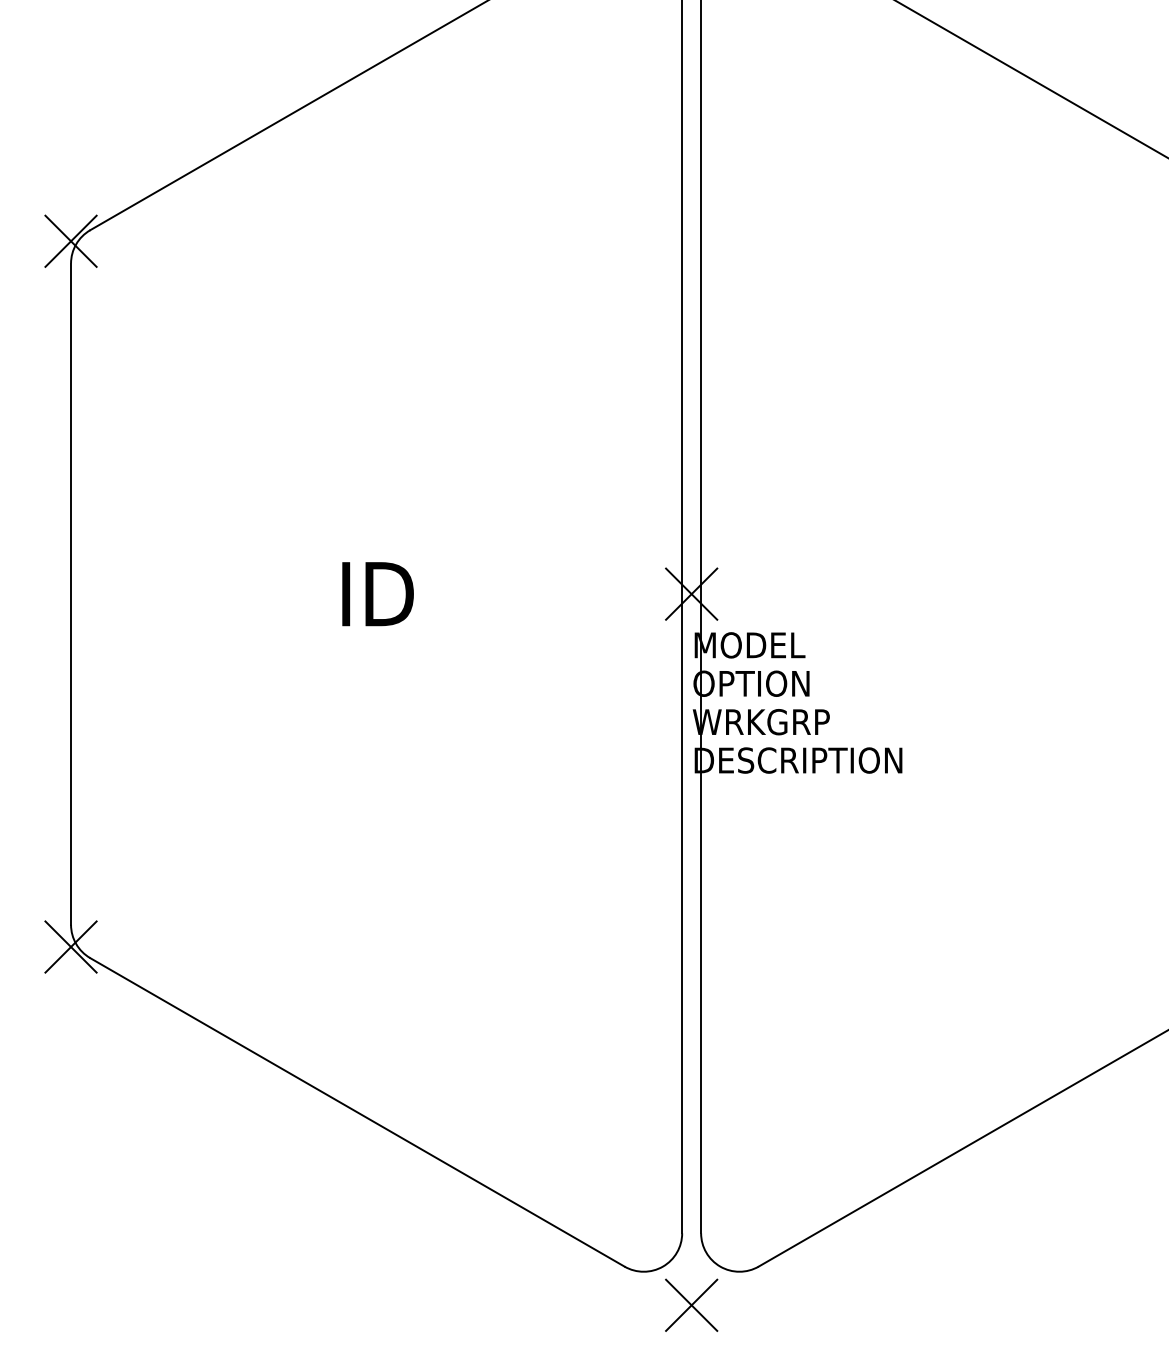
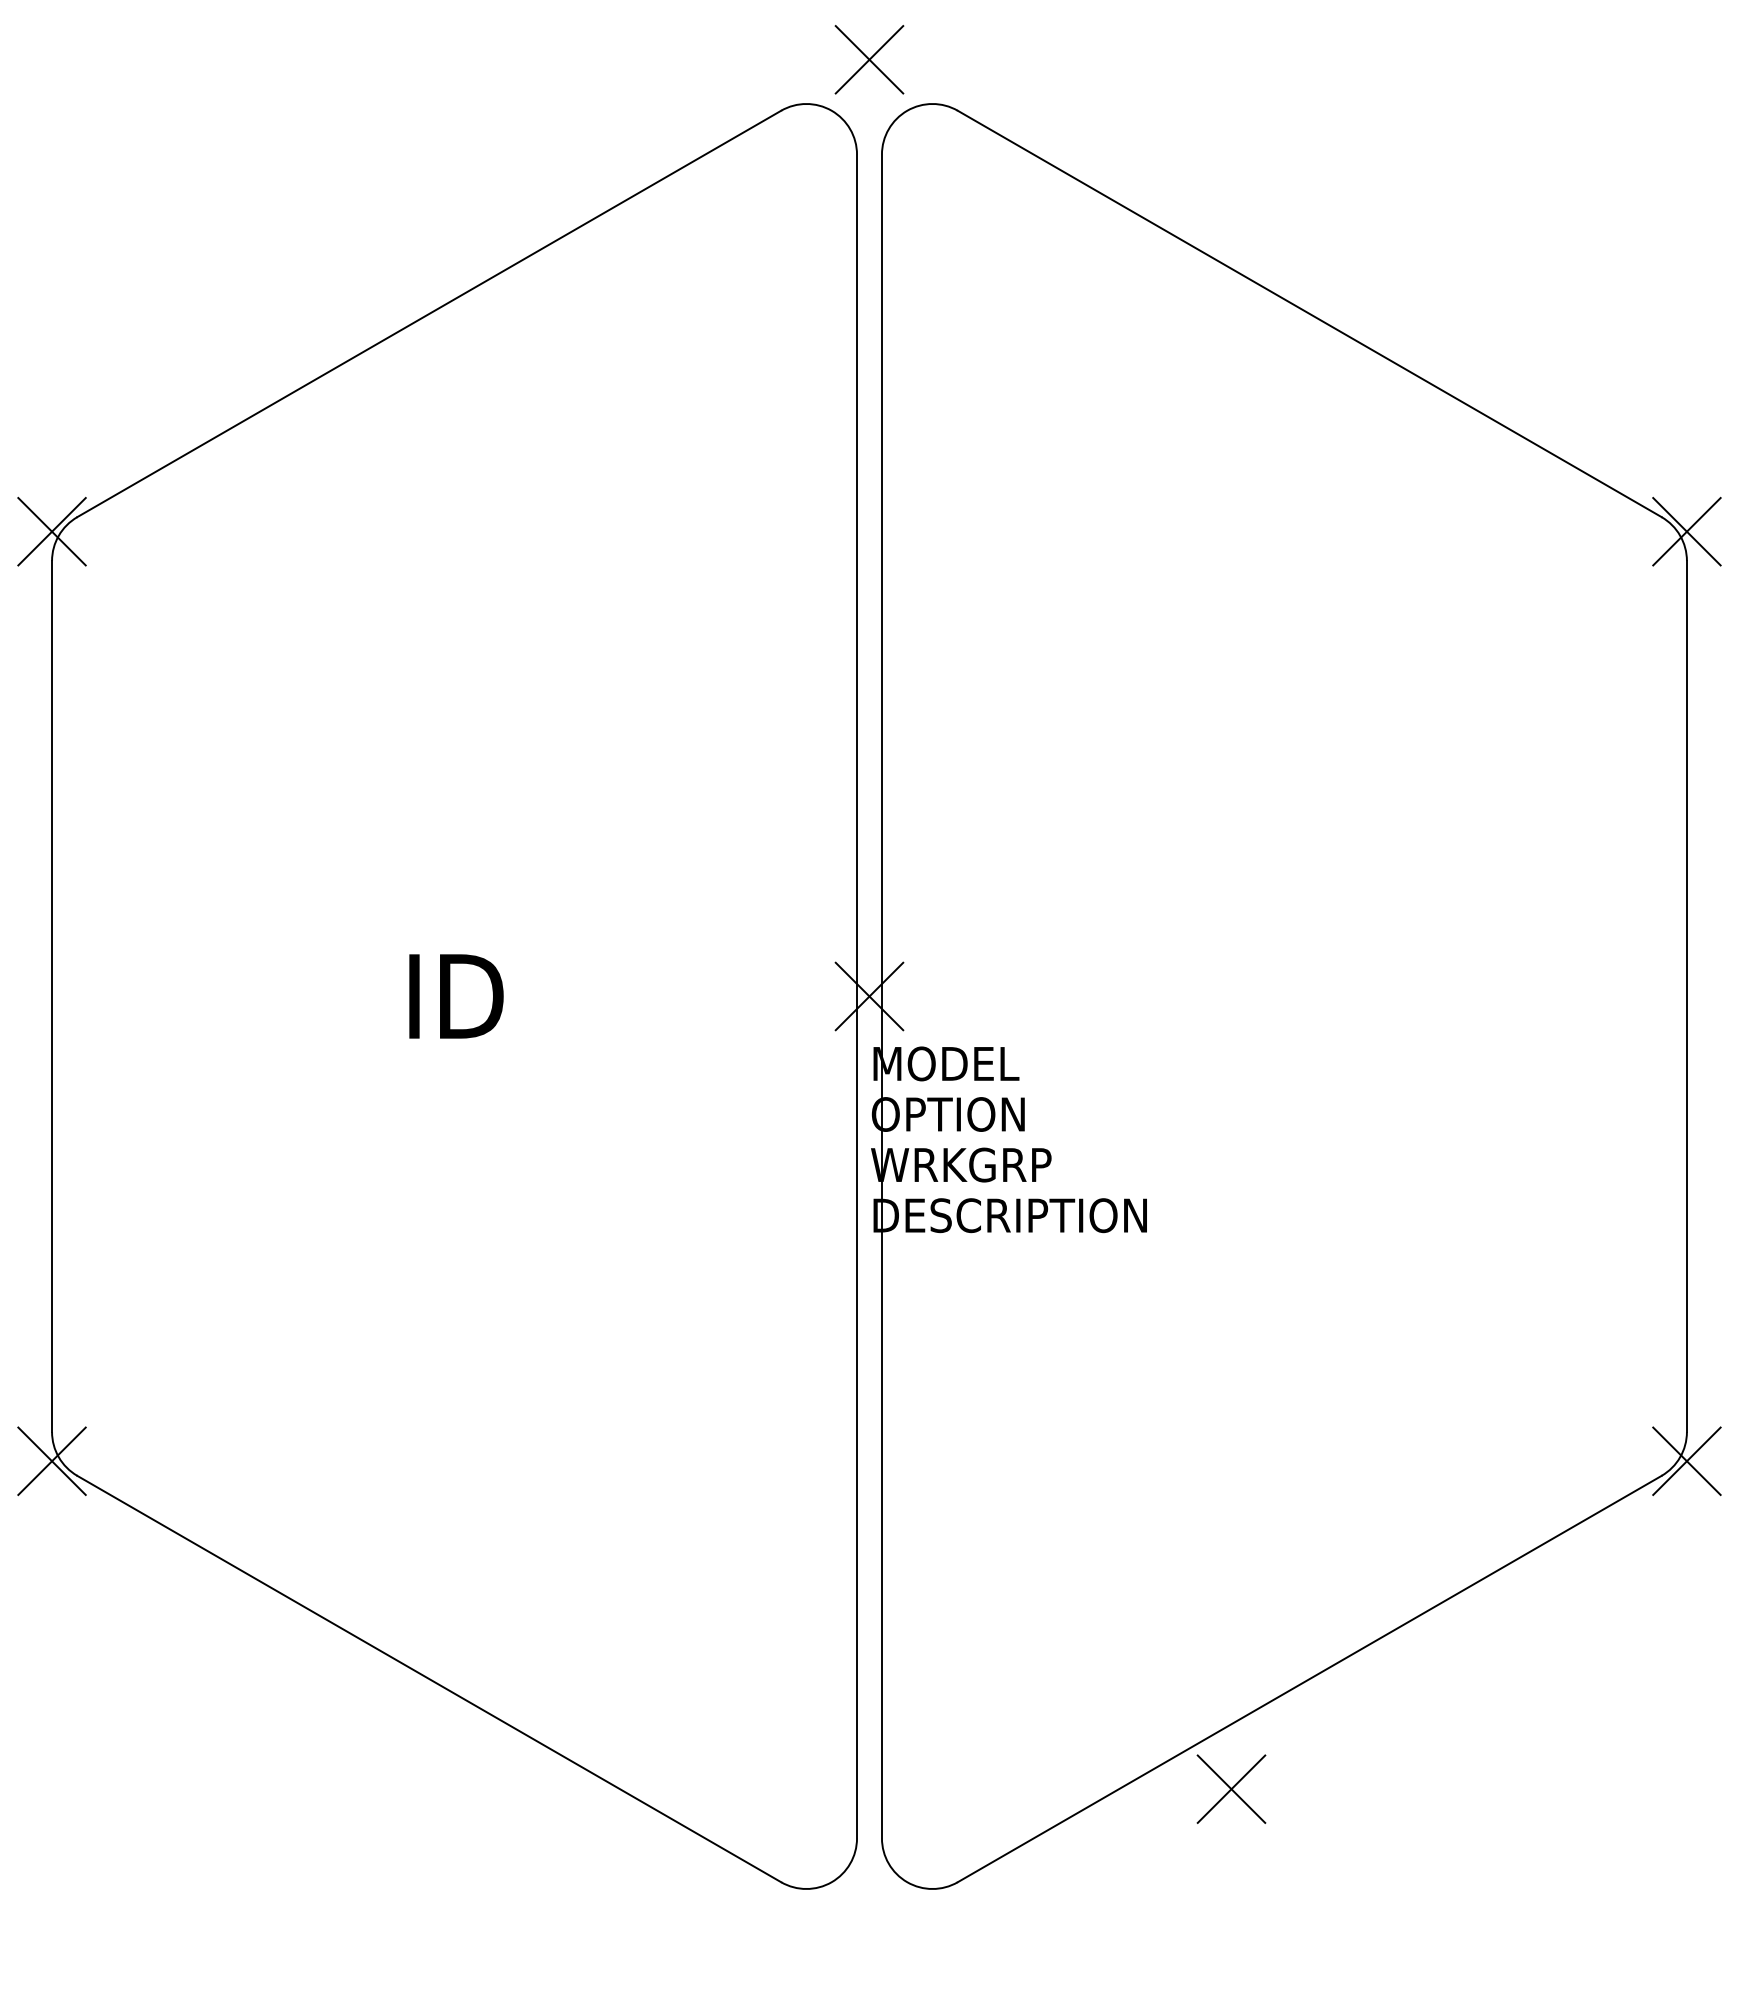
part: (691, 1304) -> (1231, 1788), moved

